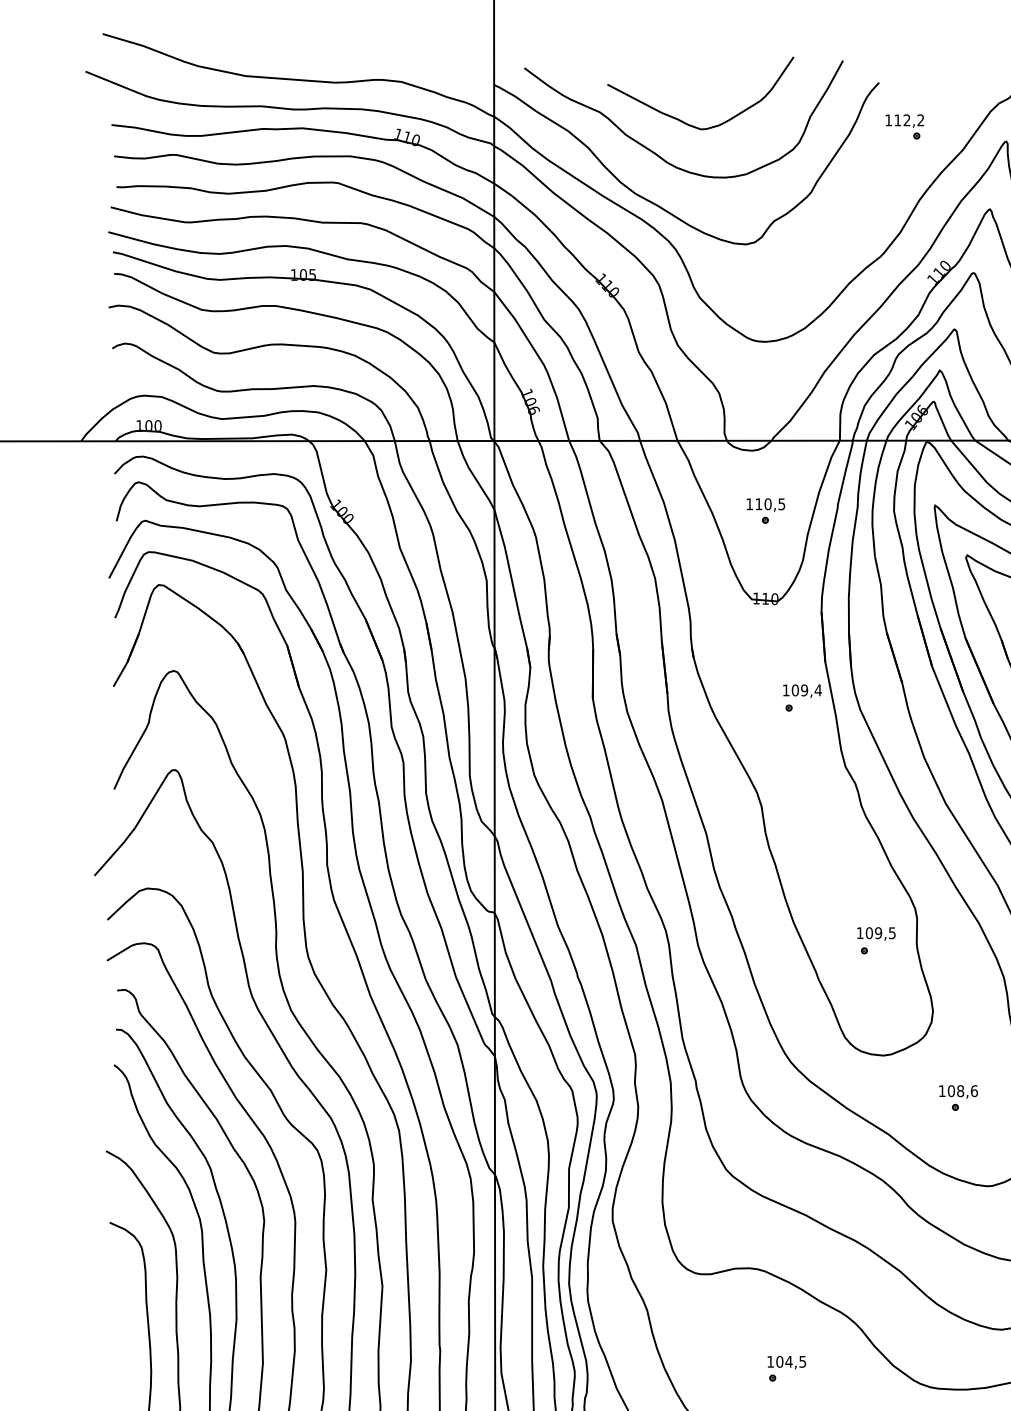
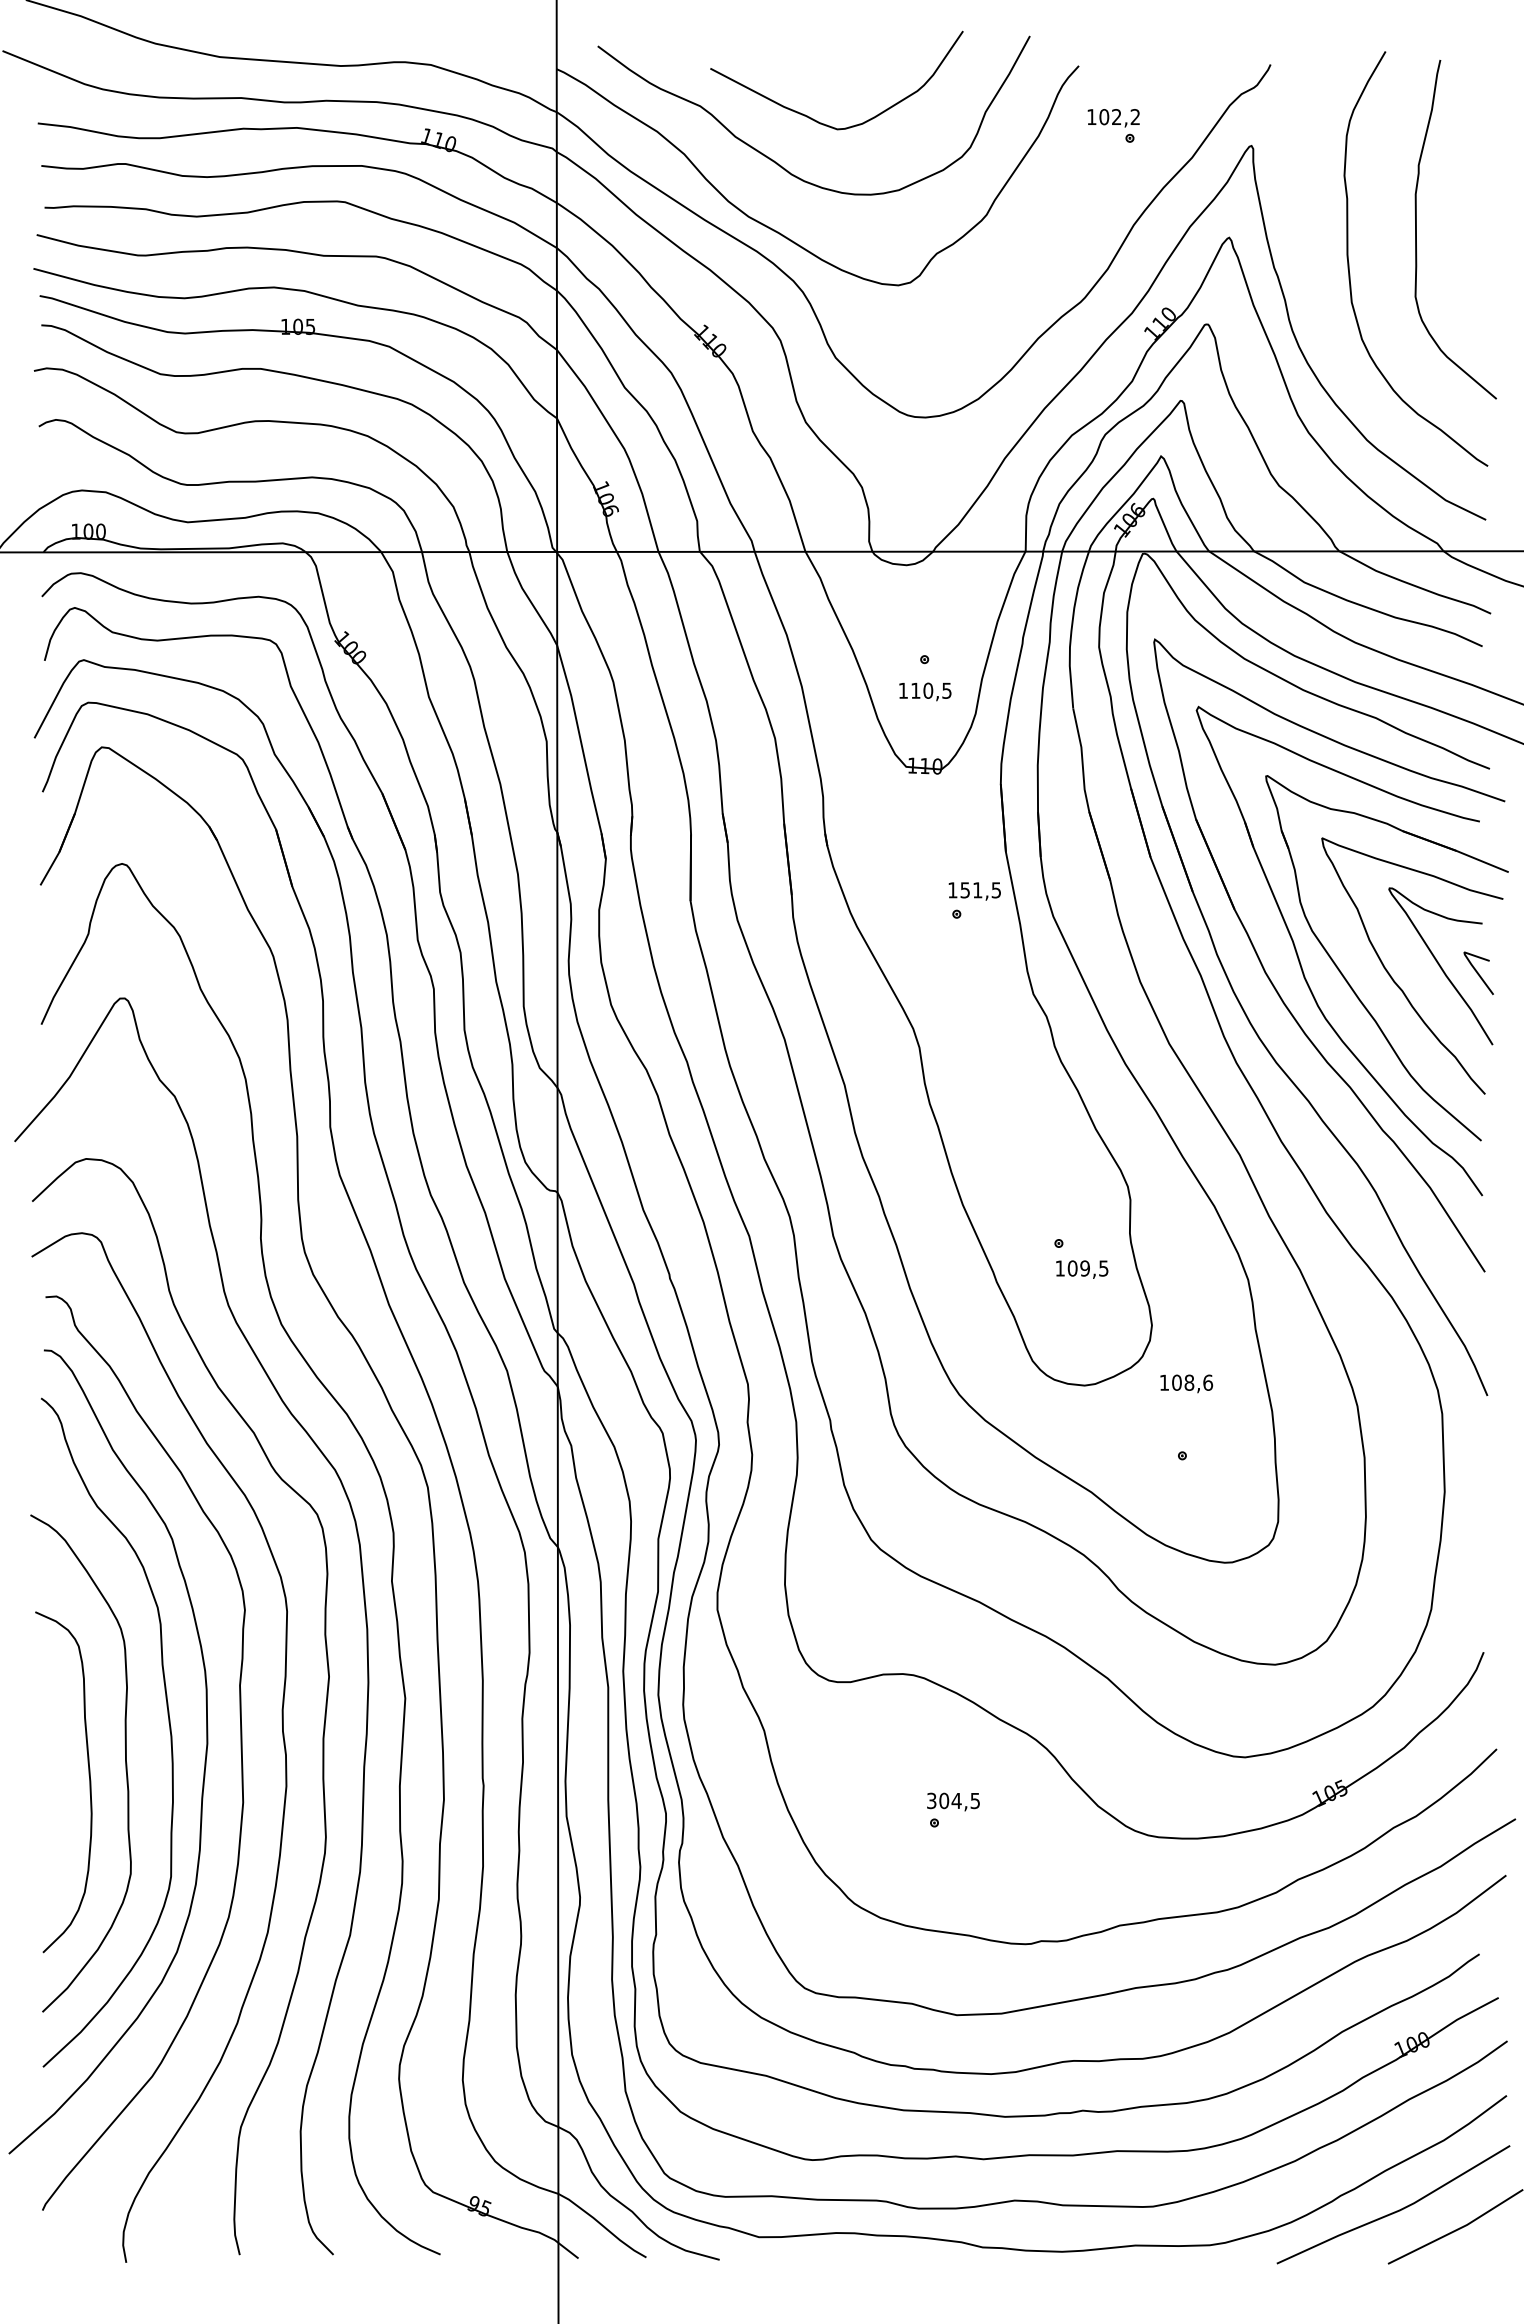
text: (898, 120) -> (1104, 117), 112,2 -> 102,2
text: (766, 504) -> (925, 691), moved
text: (806, 690) -> (980, 890), 109,4 -> 151,5
text: (876, 933) -> (1082, 1269), moved
text: (958, 1091) -> (1186, 1383), moved
text: (770, 1361) -> (931, 1800), 104,5 -> 304,5

